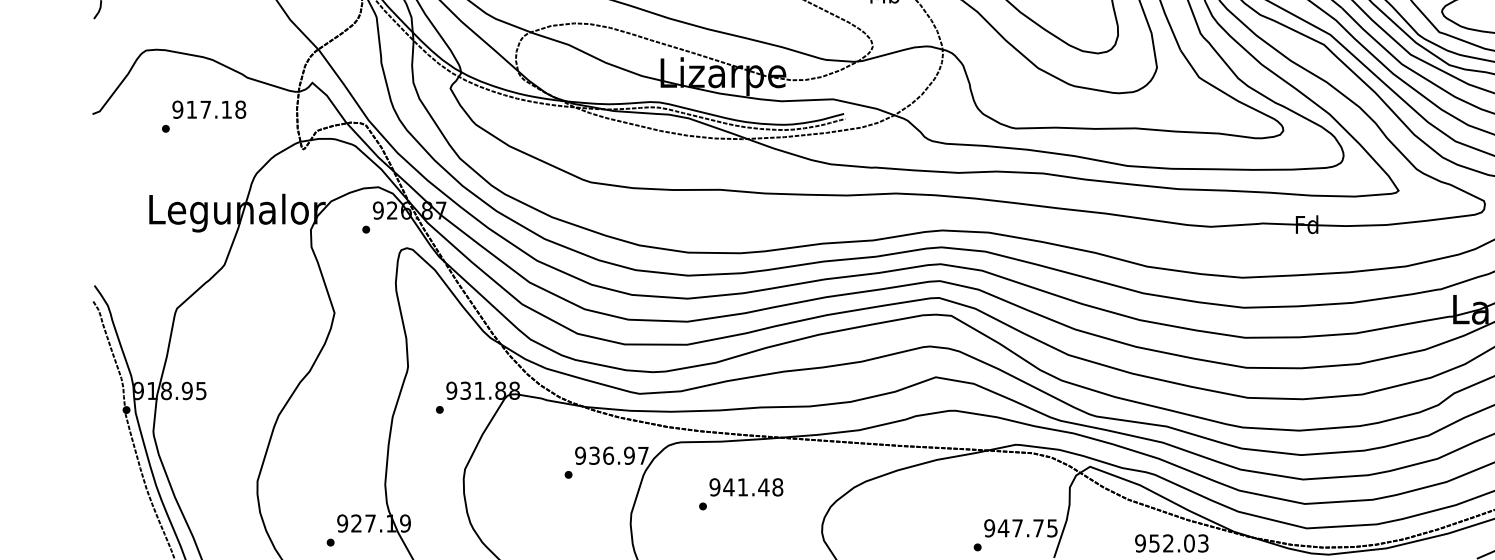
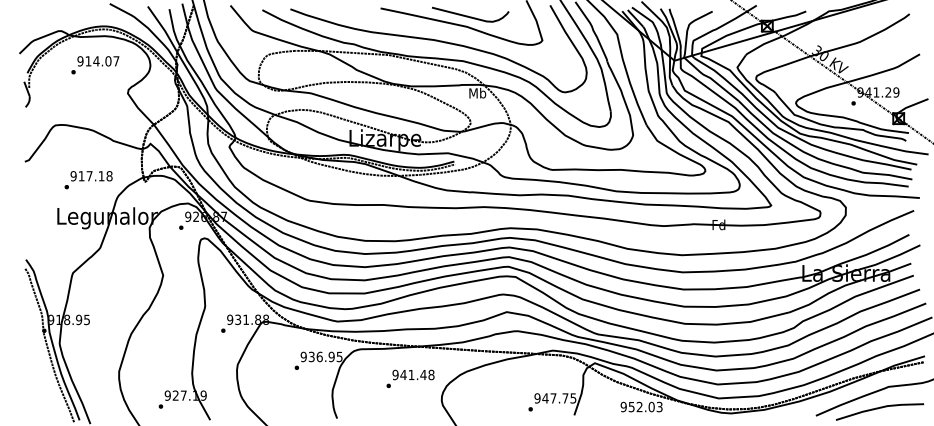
text: (203, 117) -> (88, 180), moved
text: (643, 456) -> (339, 357), 936.97 -> 936.95
text: (741, 493) -> (410, 378), moved

